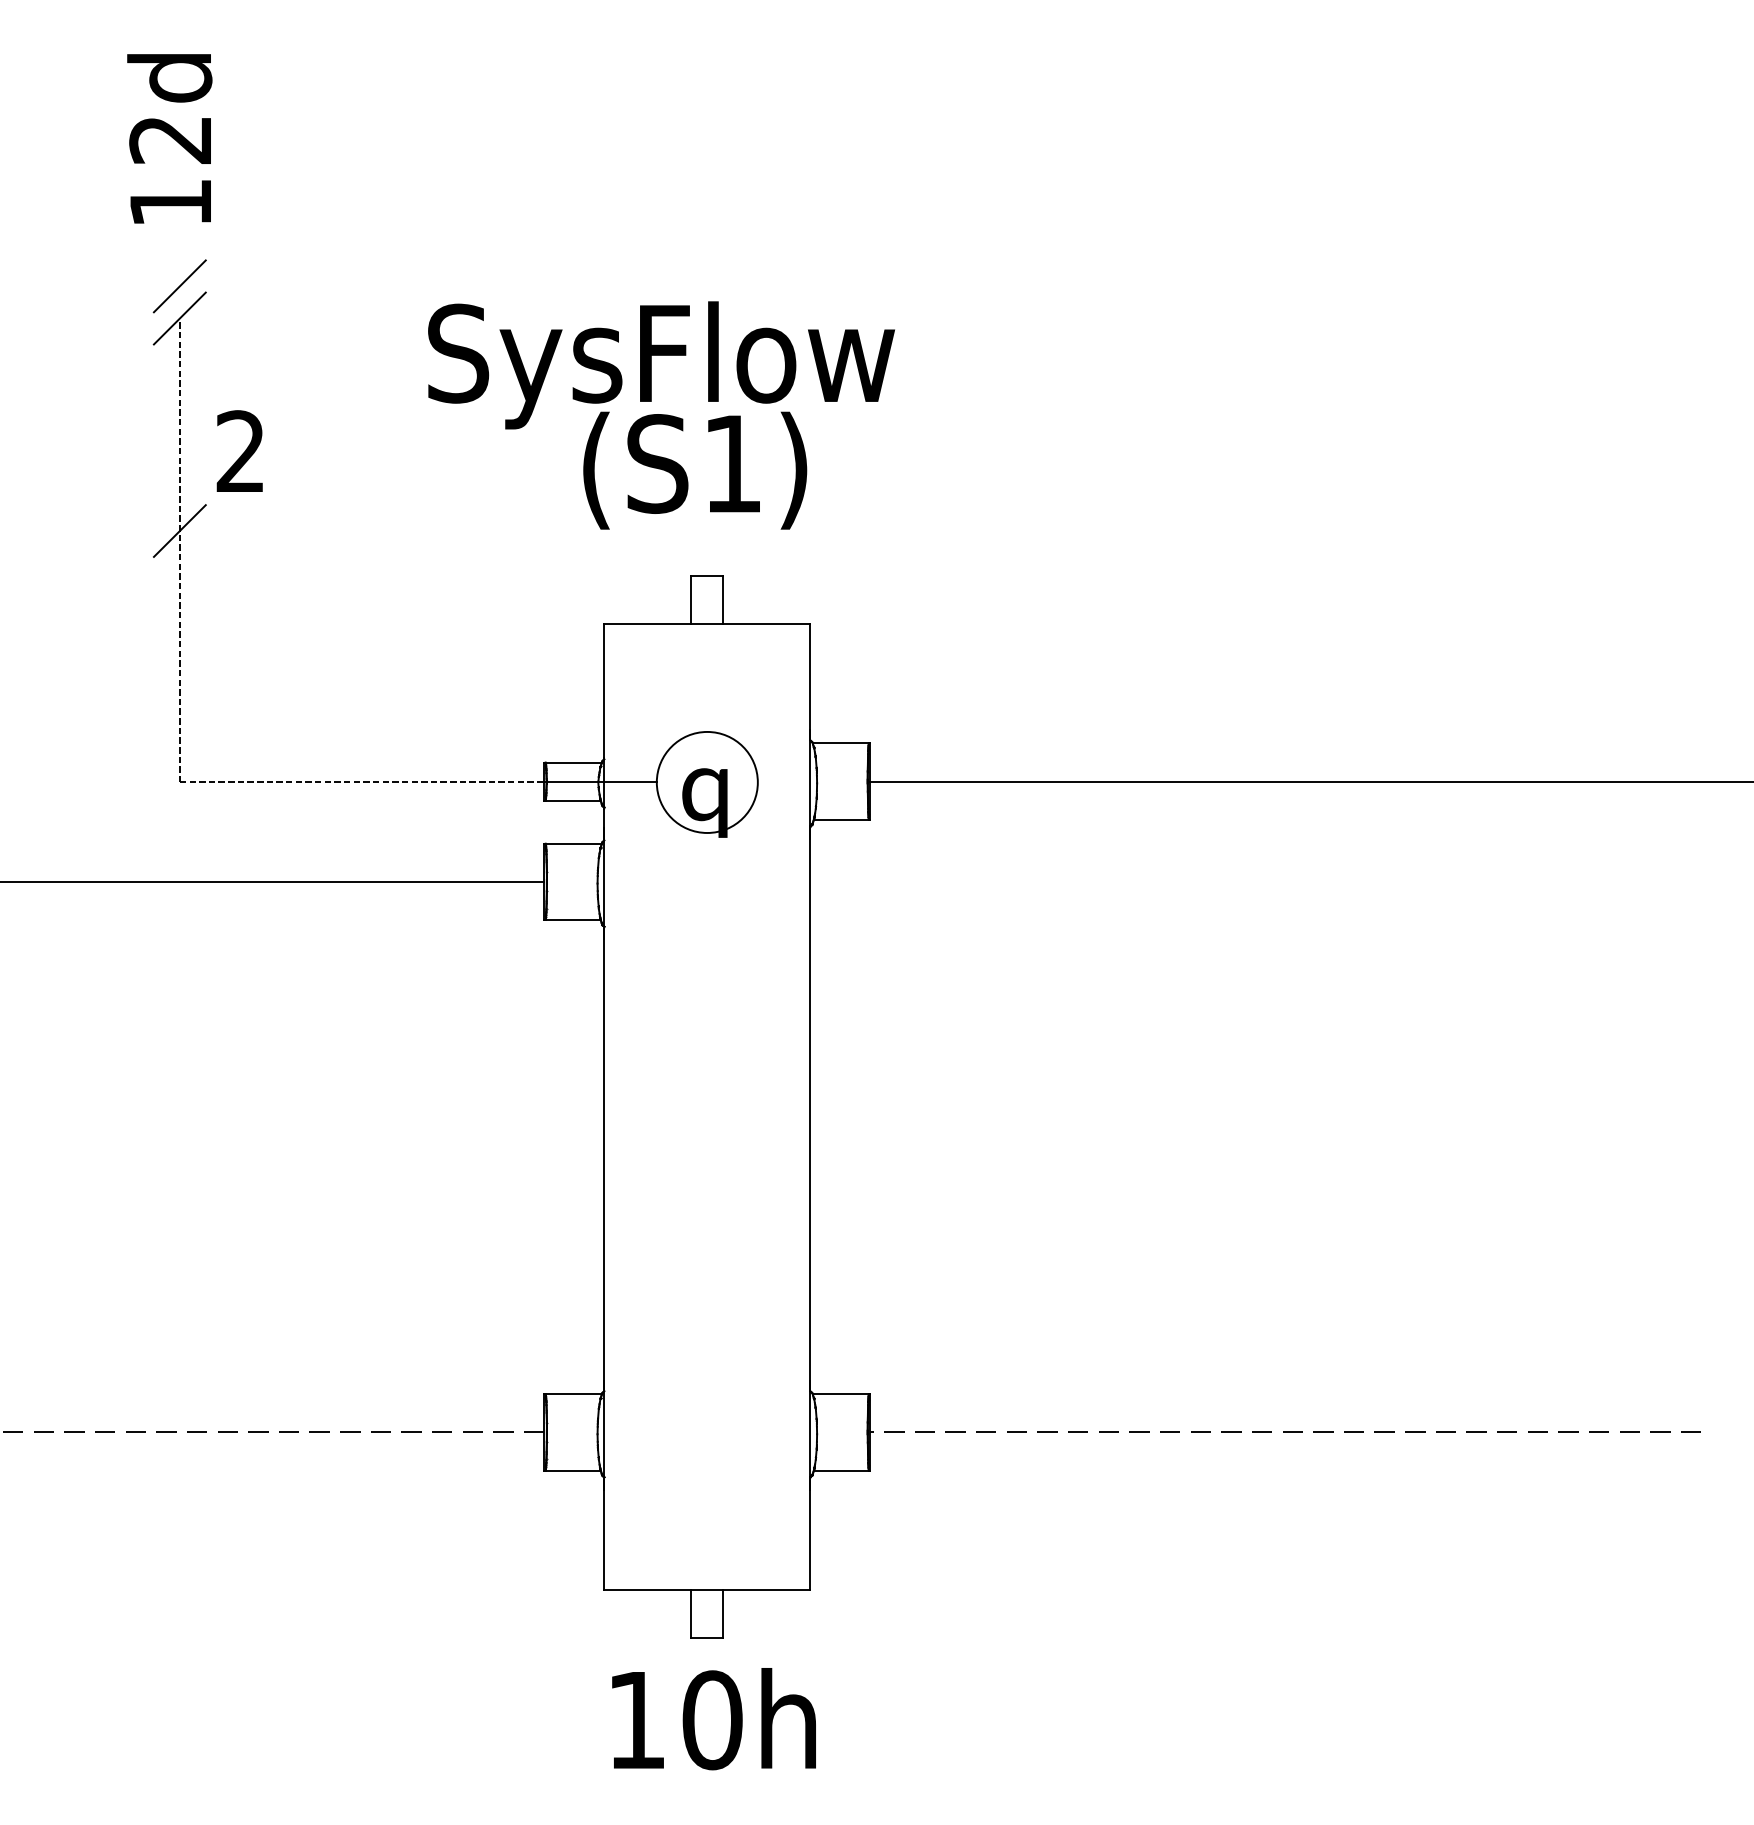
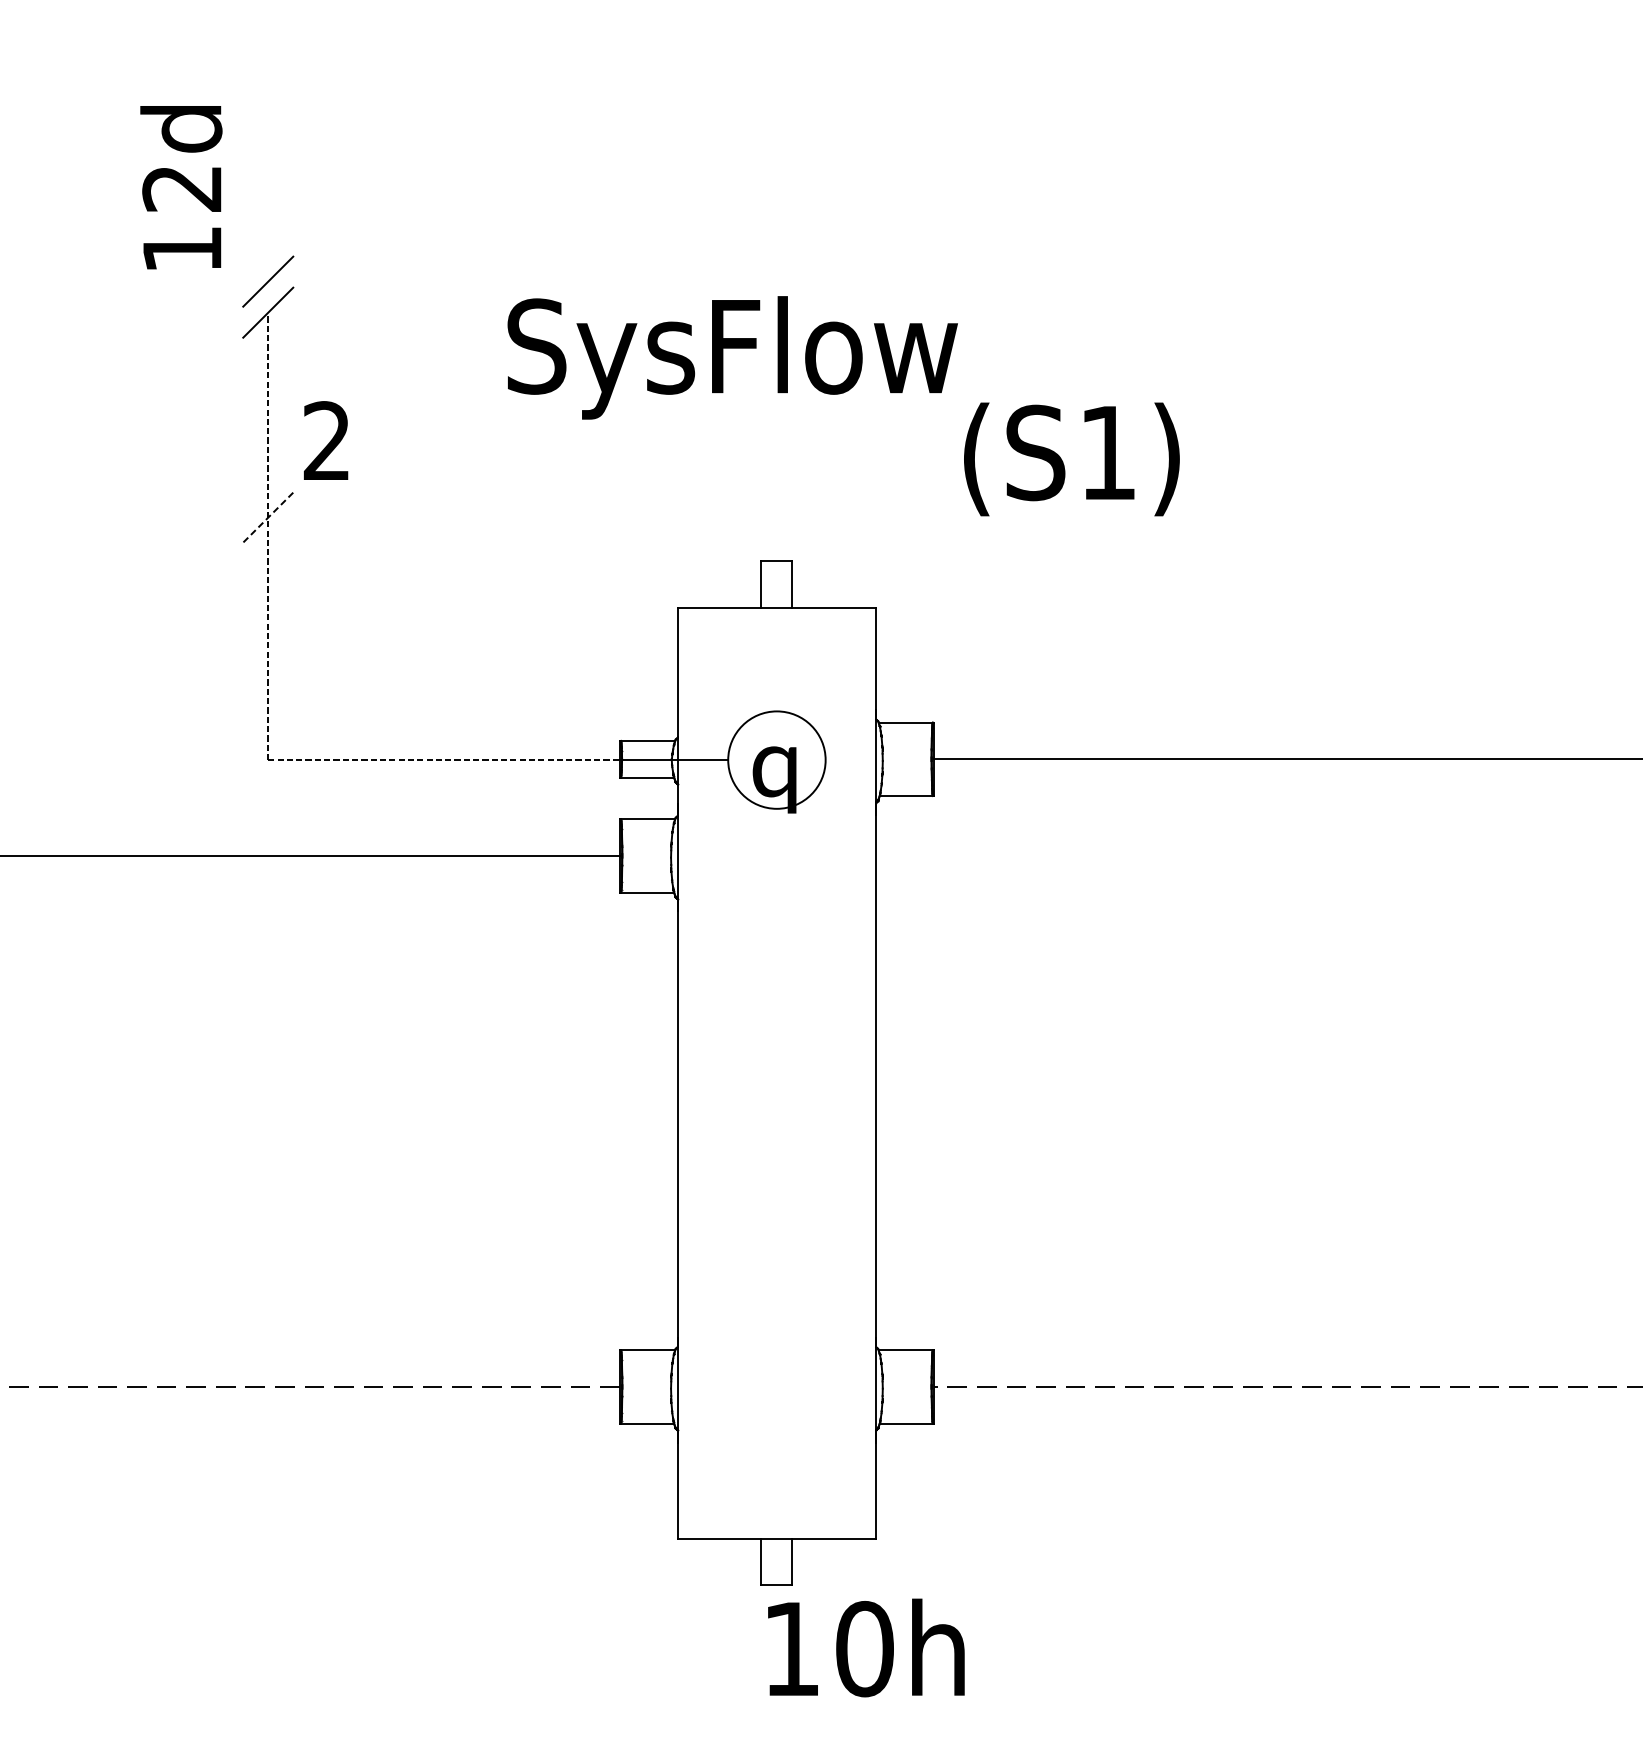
text: (169, 138) -> (181, 187), moved
text: (695, 470) -> (1072, 459), moved
line: (179, 531) -> (267, 518), solid -> dashed
text: (713, 1719) -> (865, 1648), moved

